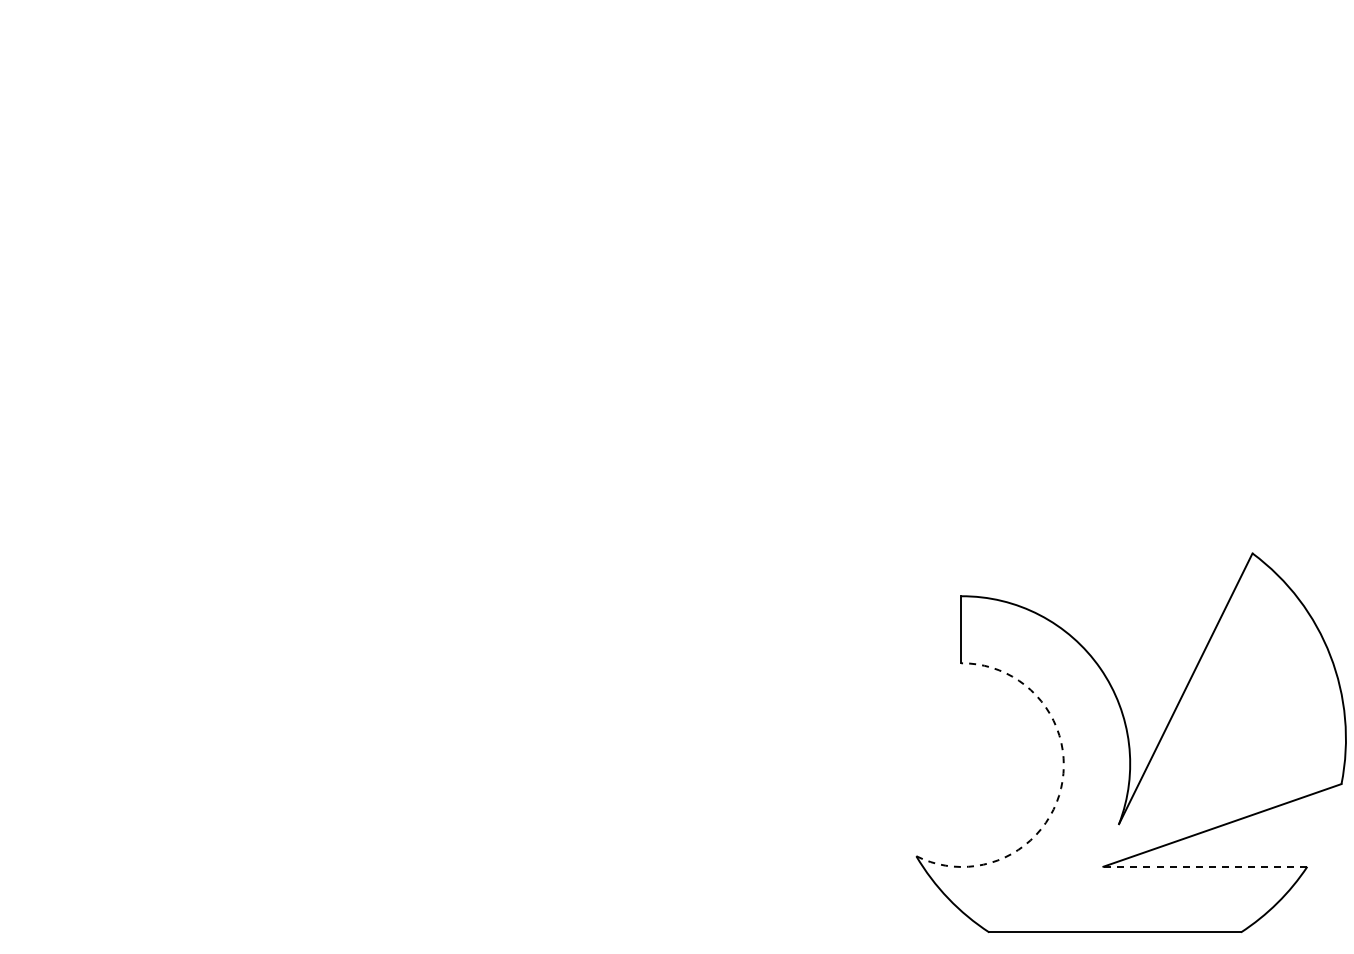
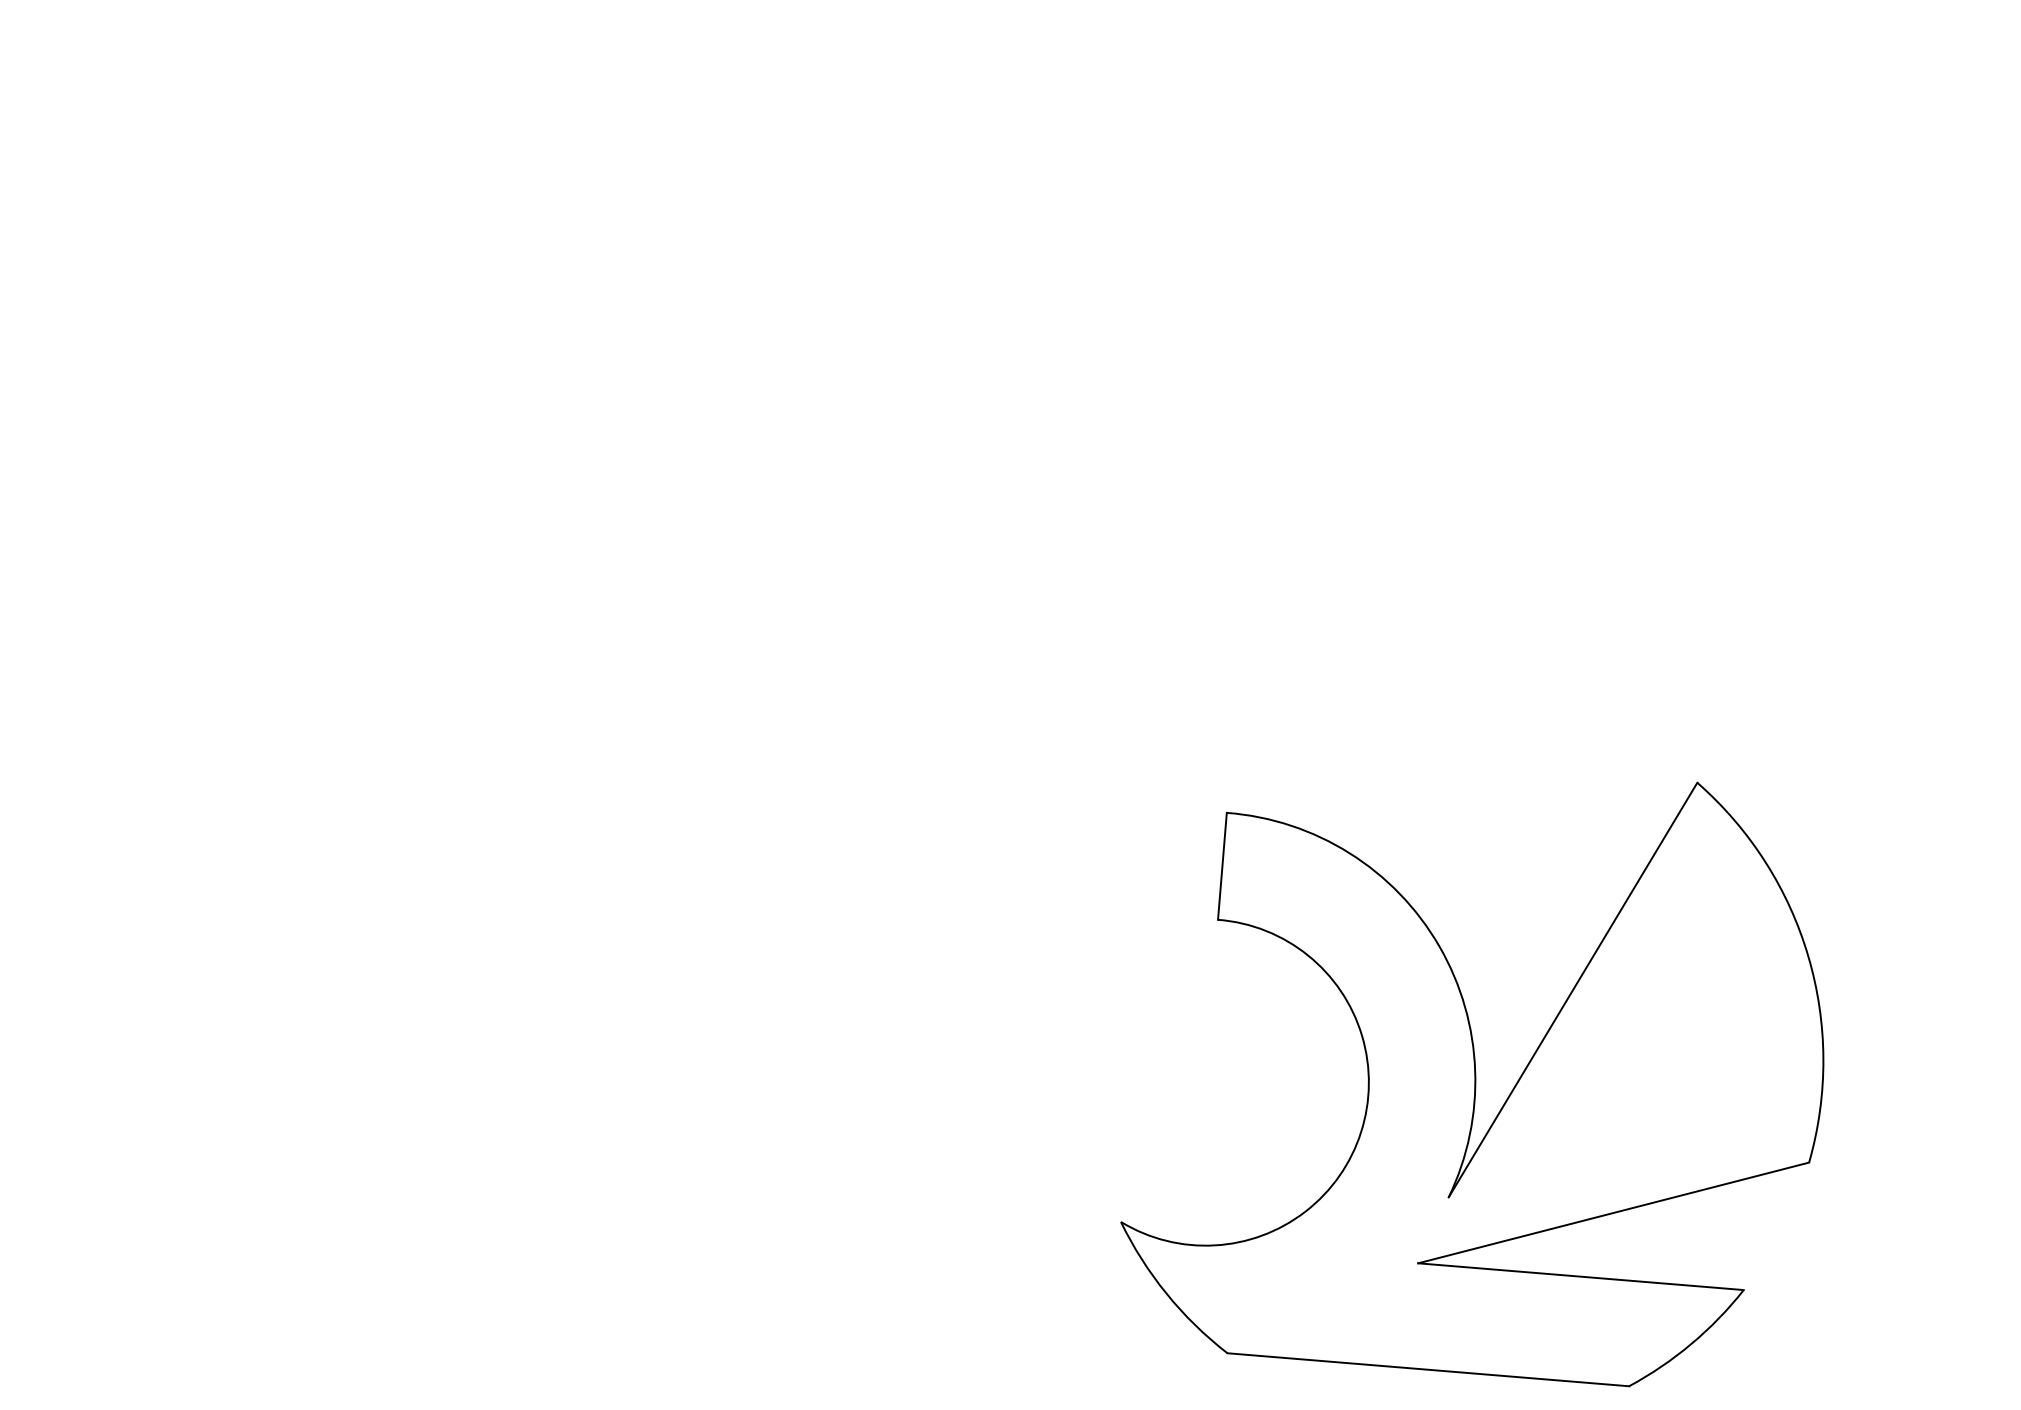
arc: (1061, 788) -> (1361, 1132), dashed -> solid
line: (1205, 866) -> (1581, 1276), dashed -> solid

